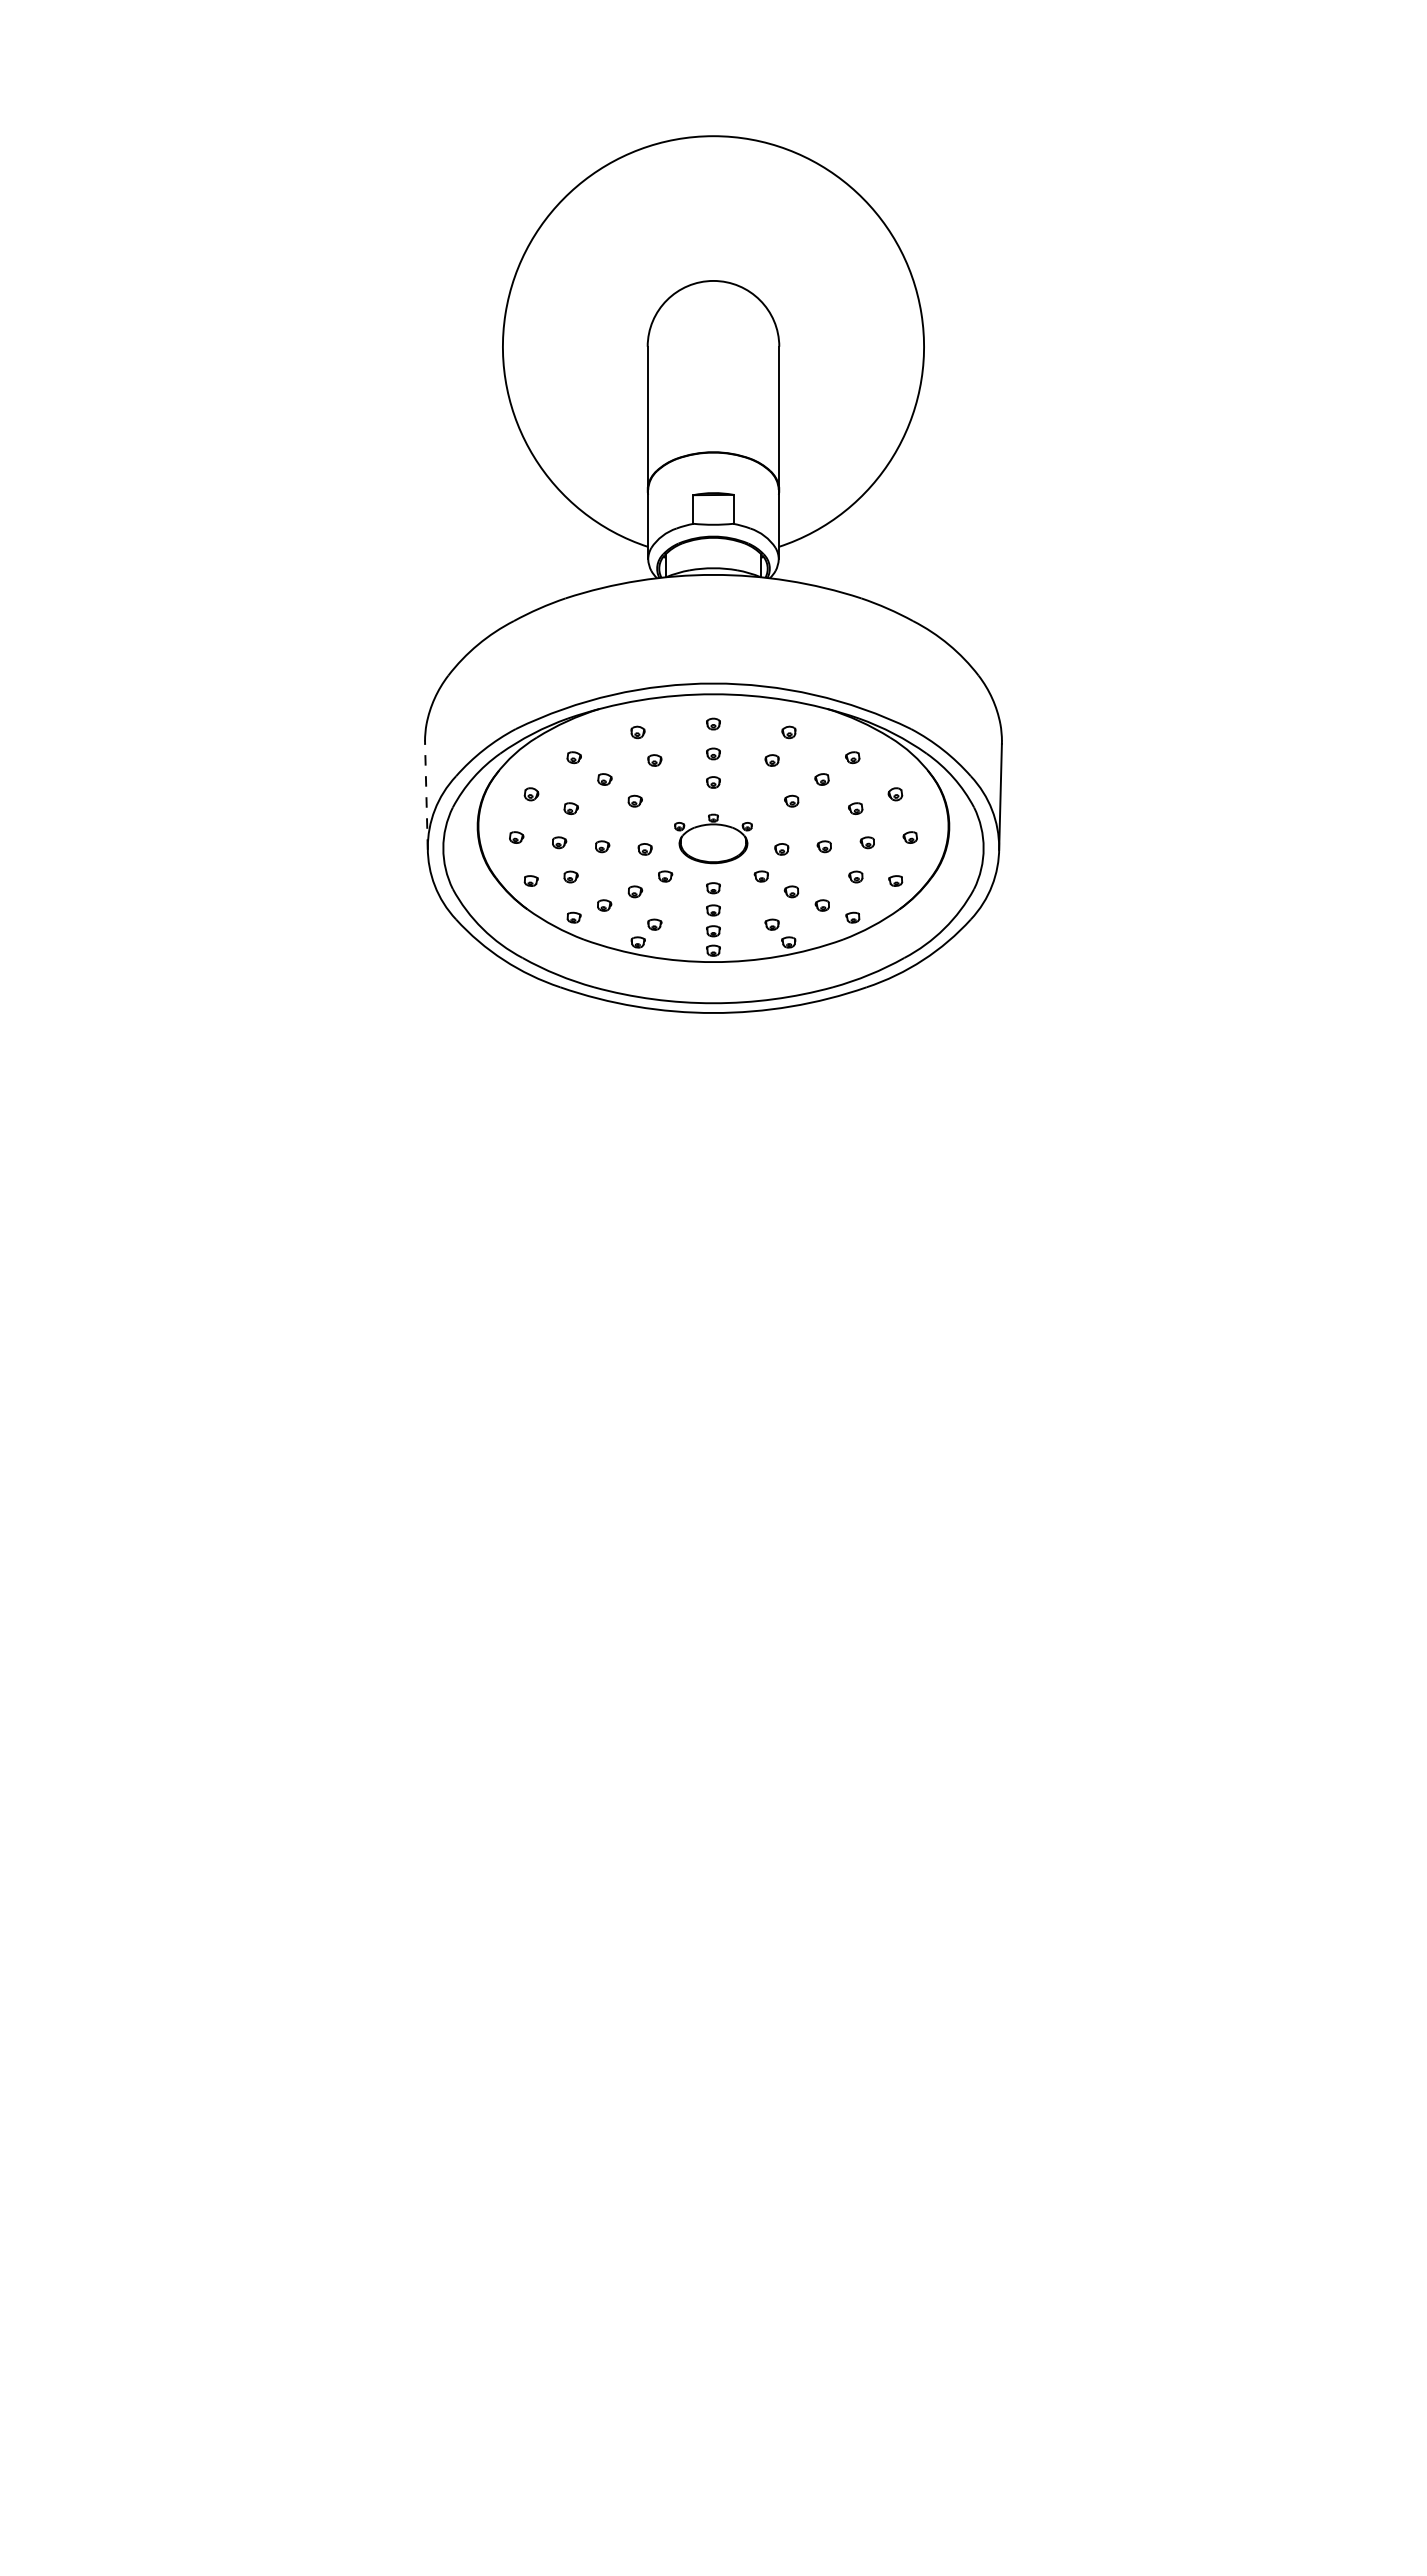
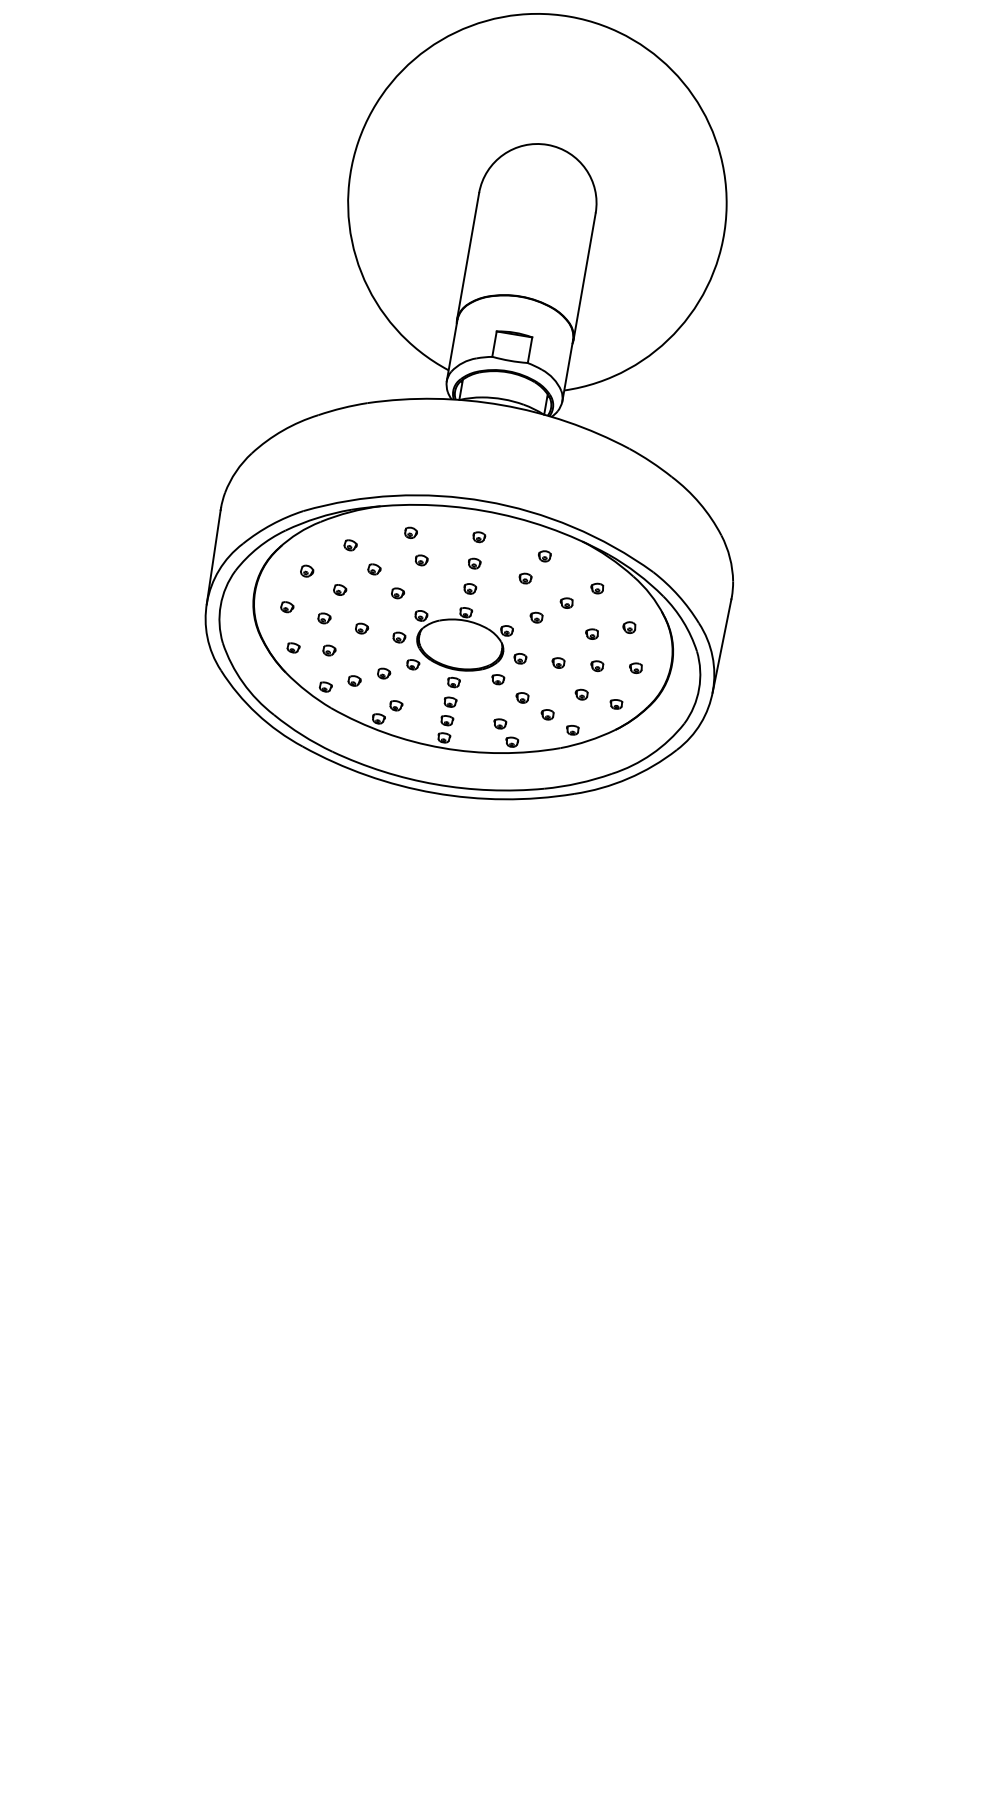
line: (426, 796) -> (213, 557), dashed -> solid
part: (713, 838) -> (461, 638), size x1.43

